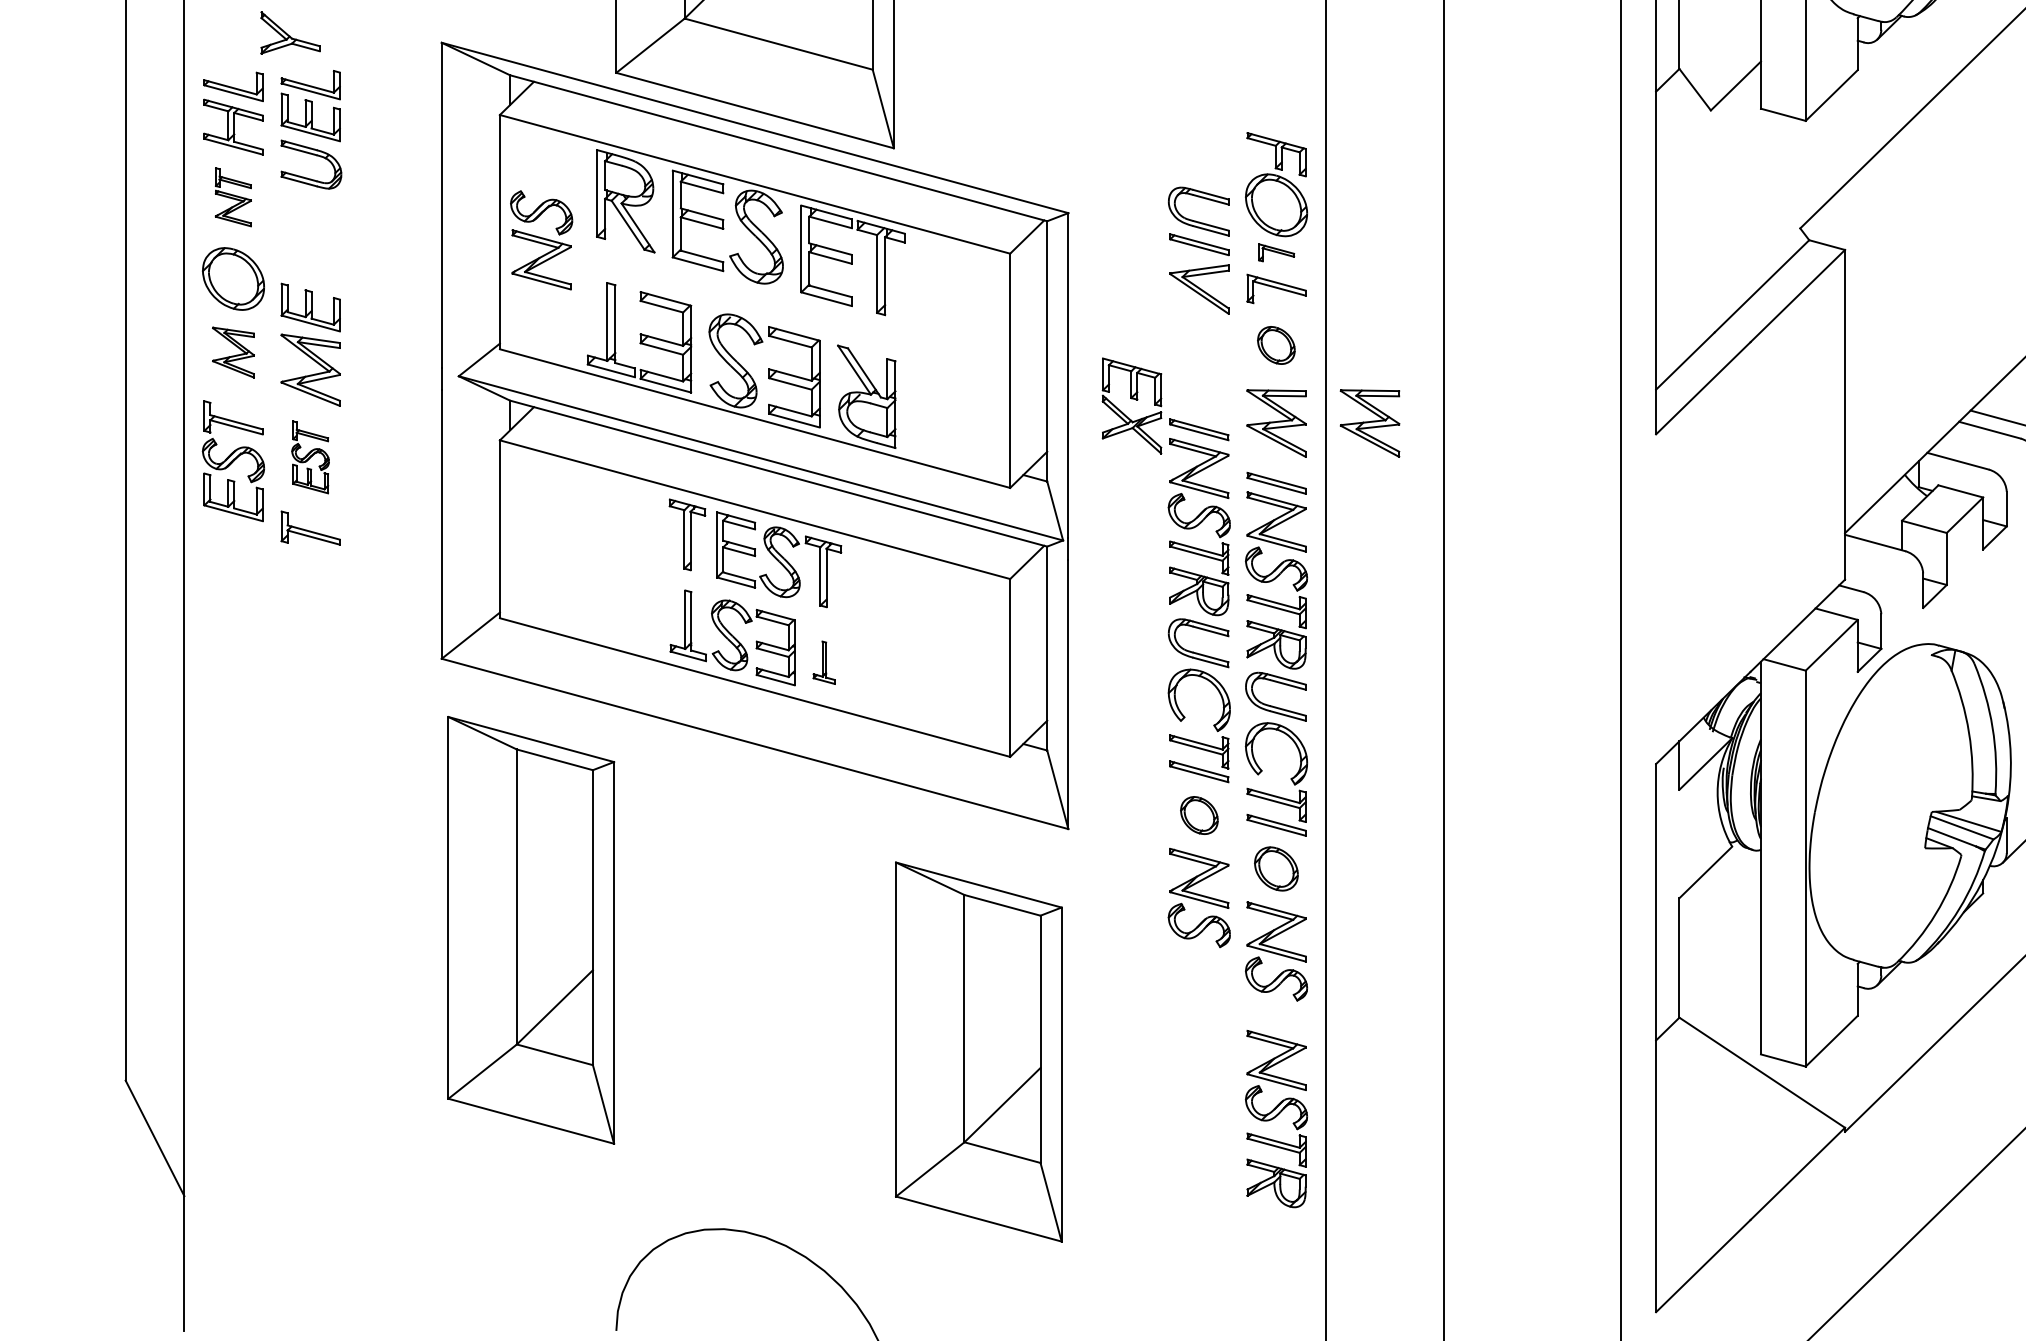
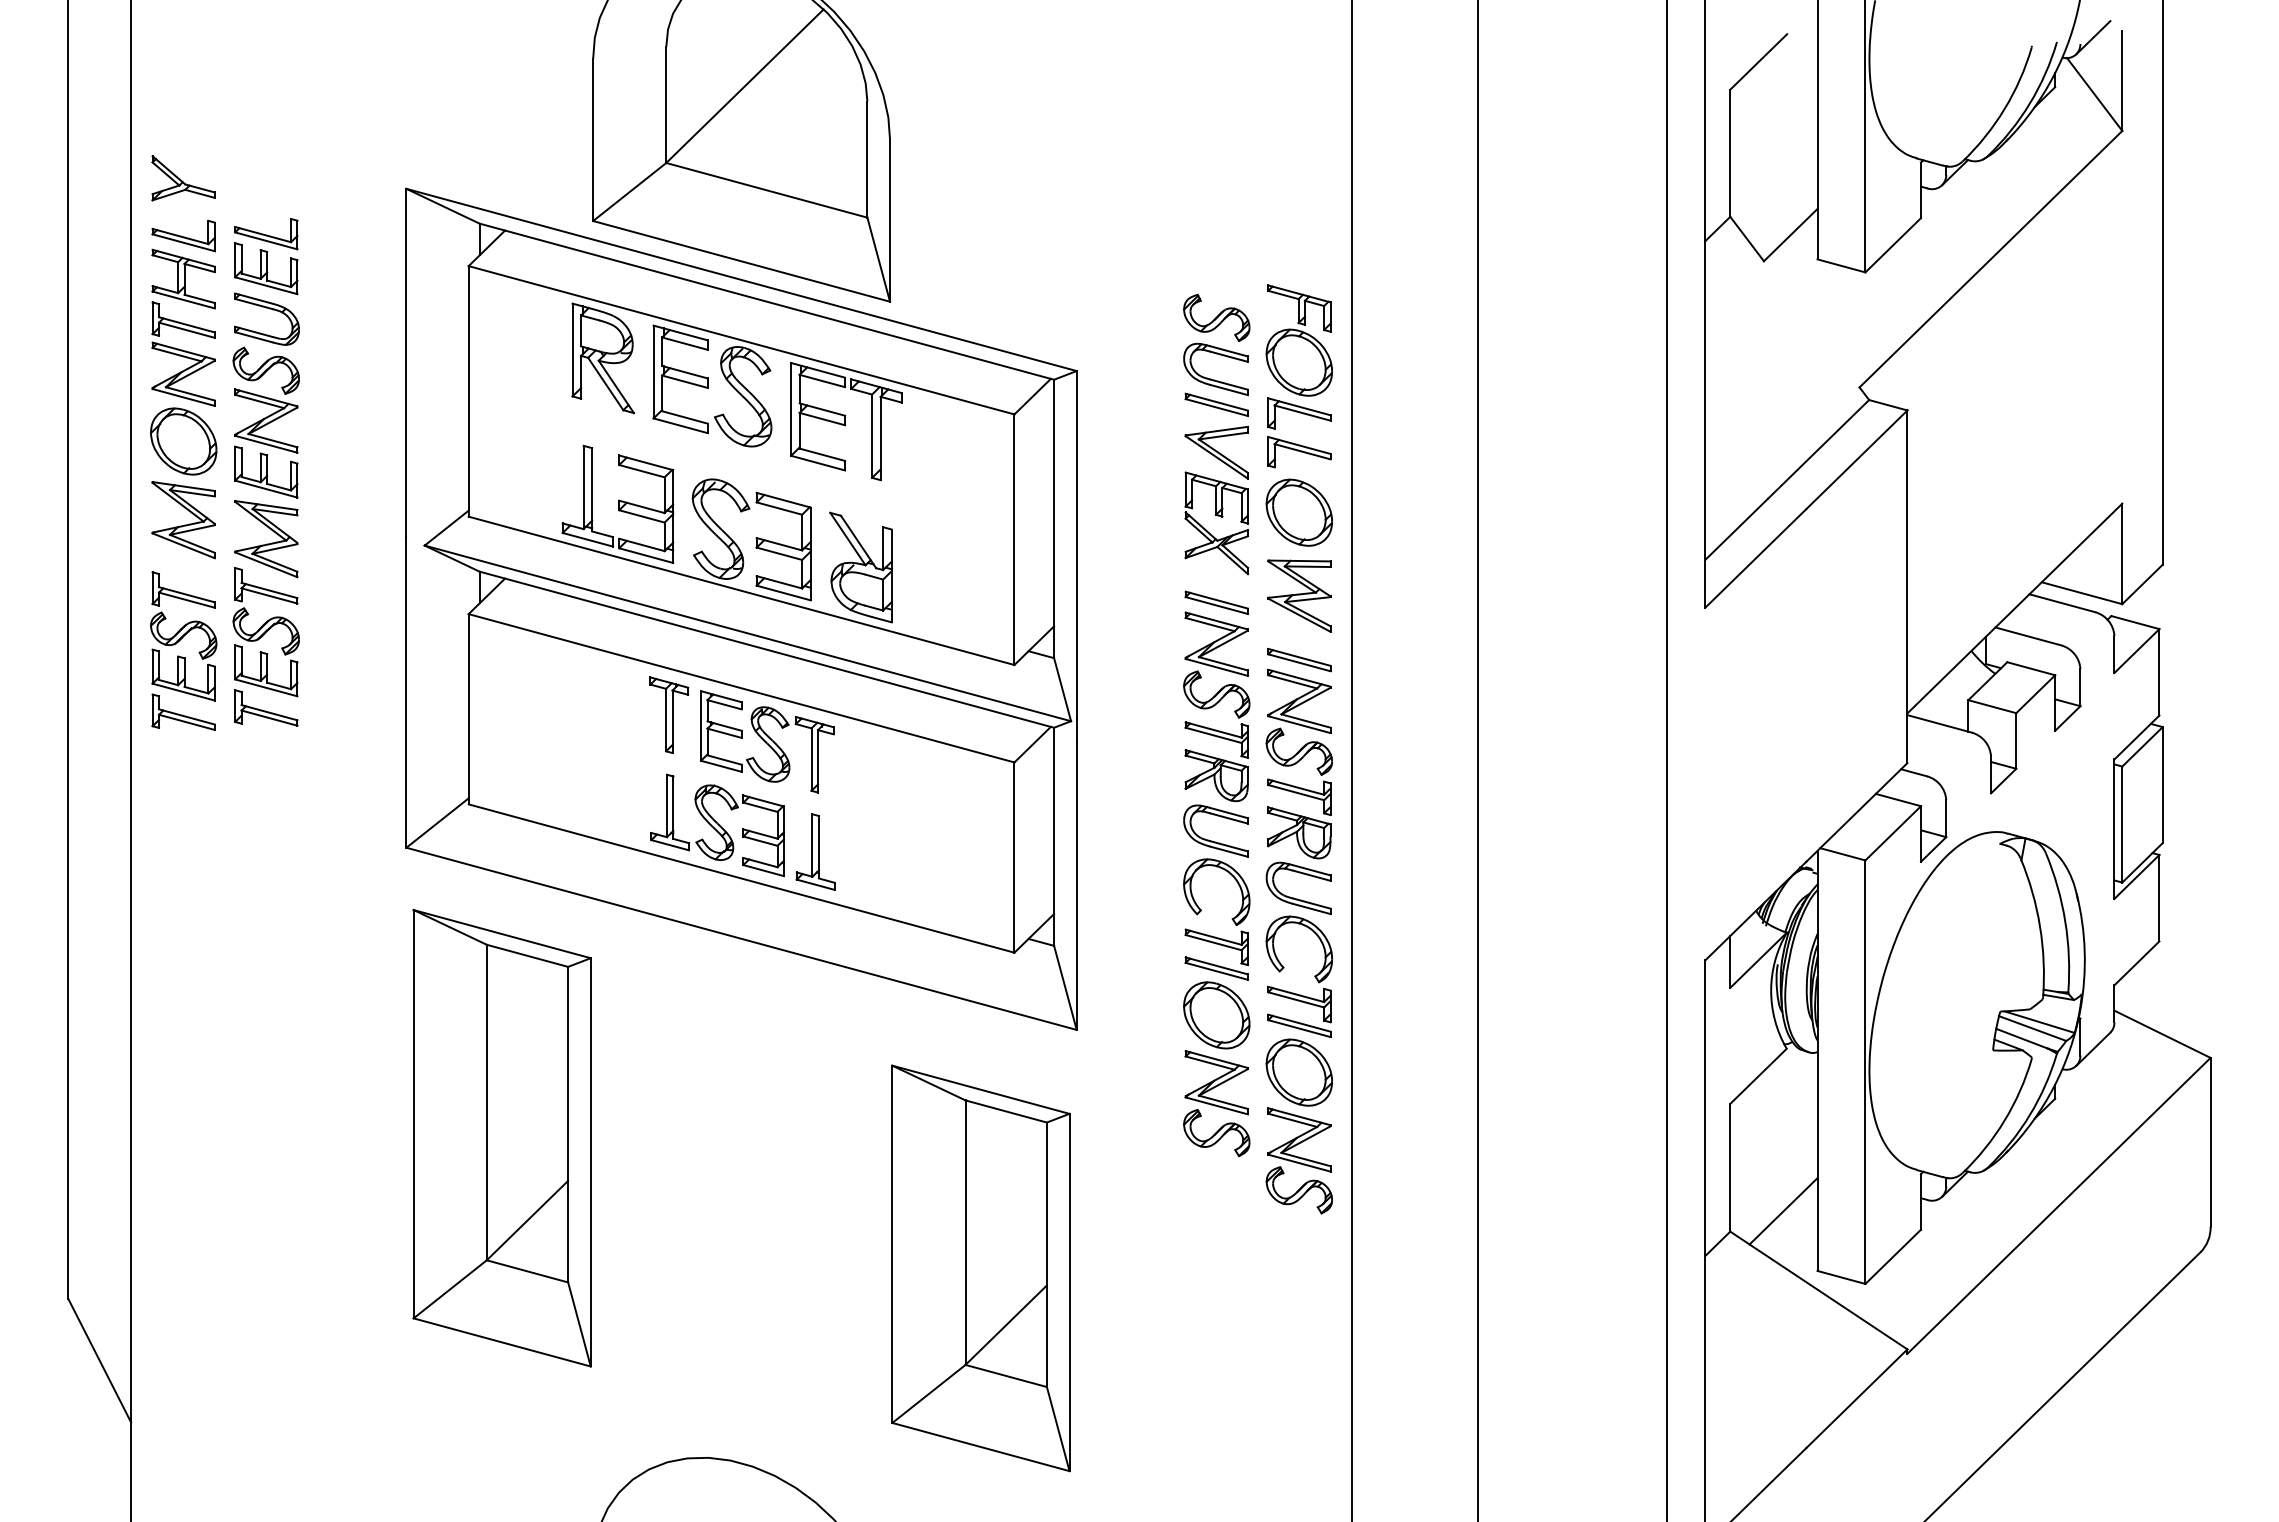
part: (290, 33) -> (183, 178), moved
part: (1199, 163) -> (1216, 317), added
part: (233, 196) -> (183, 353), size x1.67
part: (540, 239) -> (265, 399), moved
part: (1276, 252) -> (1299, 413), size x1.67
part: (1275, 345) -> (1298, 512), size x1.67
part: (233, 352) -> (183, 520), size x1.43
part: (1132, 399) -> (1217, 516), moved
part: (1370, 422) -> (1399, 595), removed
part: (309, 457) -> (265, 632), size x1.67
part: (233, 531) -> (183, 711), added
part: (824, 662) -> (815, 851), size x1.67
part: (1199, 815) -> (1216, 1015), size x1.67
part: (1275, 868) -> (1298, 1072), size x1.43
line: (1729, 998) -> (1783, 1211), added
part: (1275, 1118) -> (1298, 1339), removed

